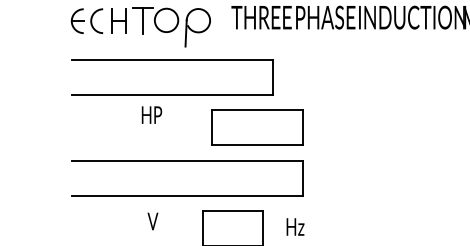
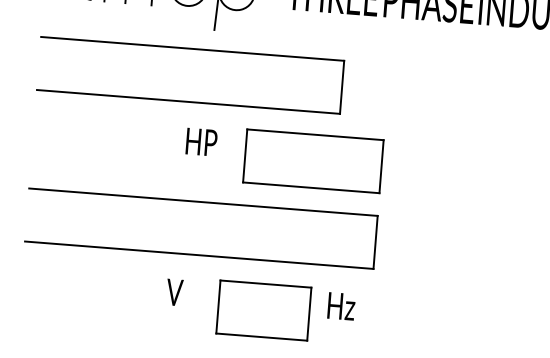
text: (151, 114) -> (201, 141), moved
text: (152, 221) -> (173, 292), moved
text: (295, 226) -> (341, 305), moved

